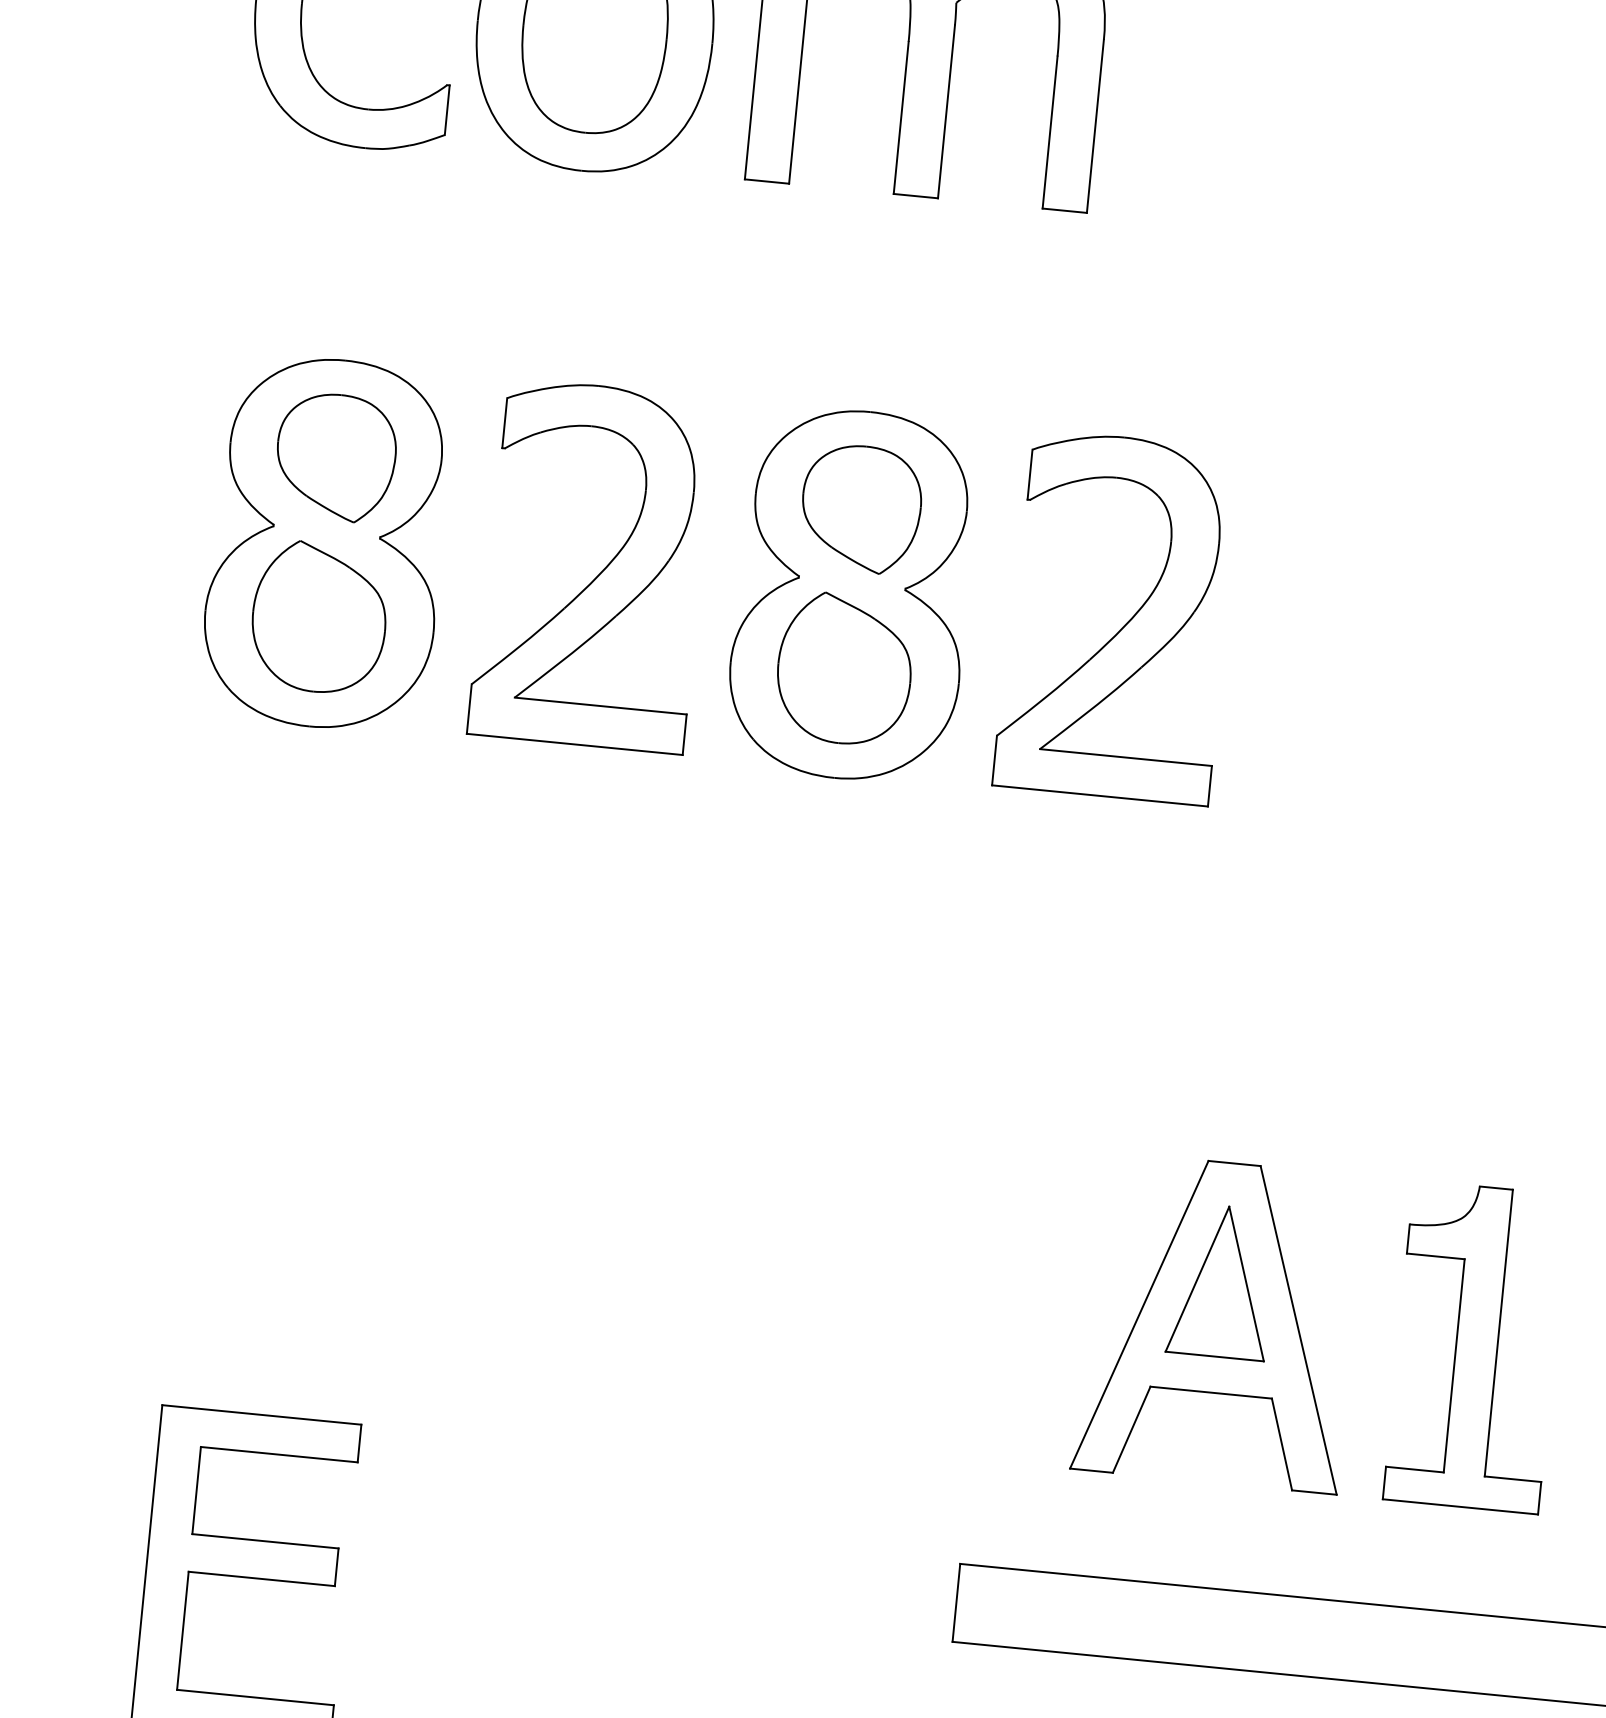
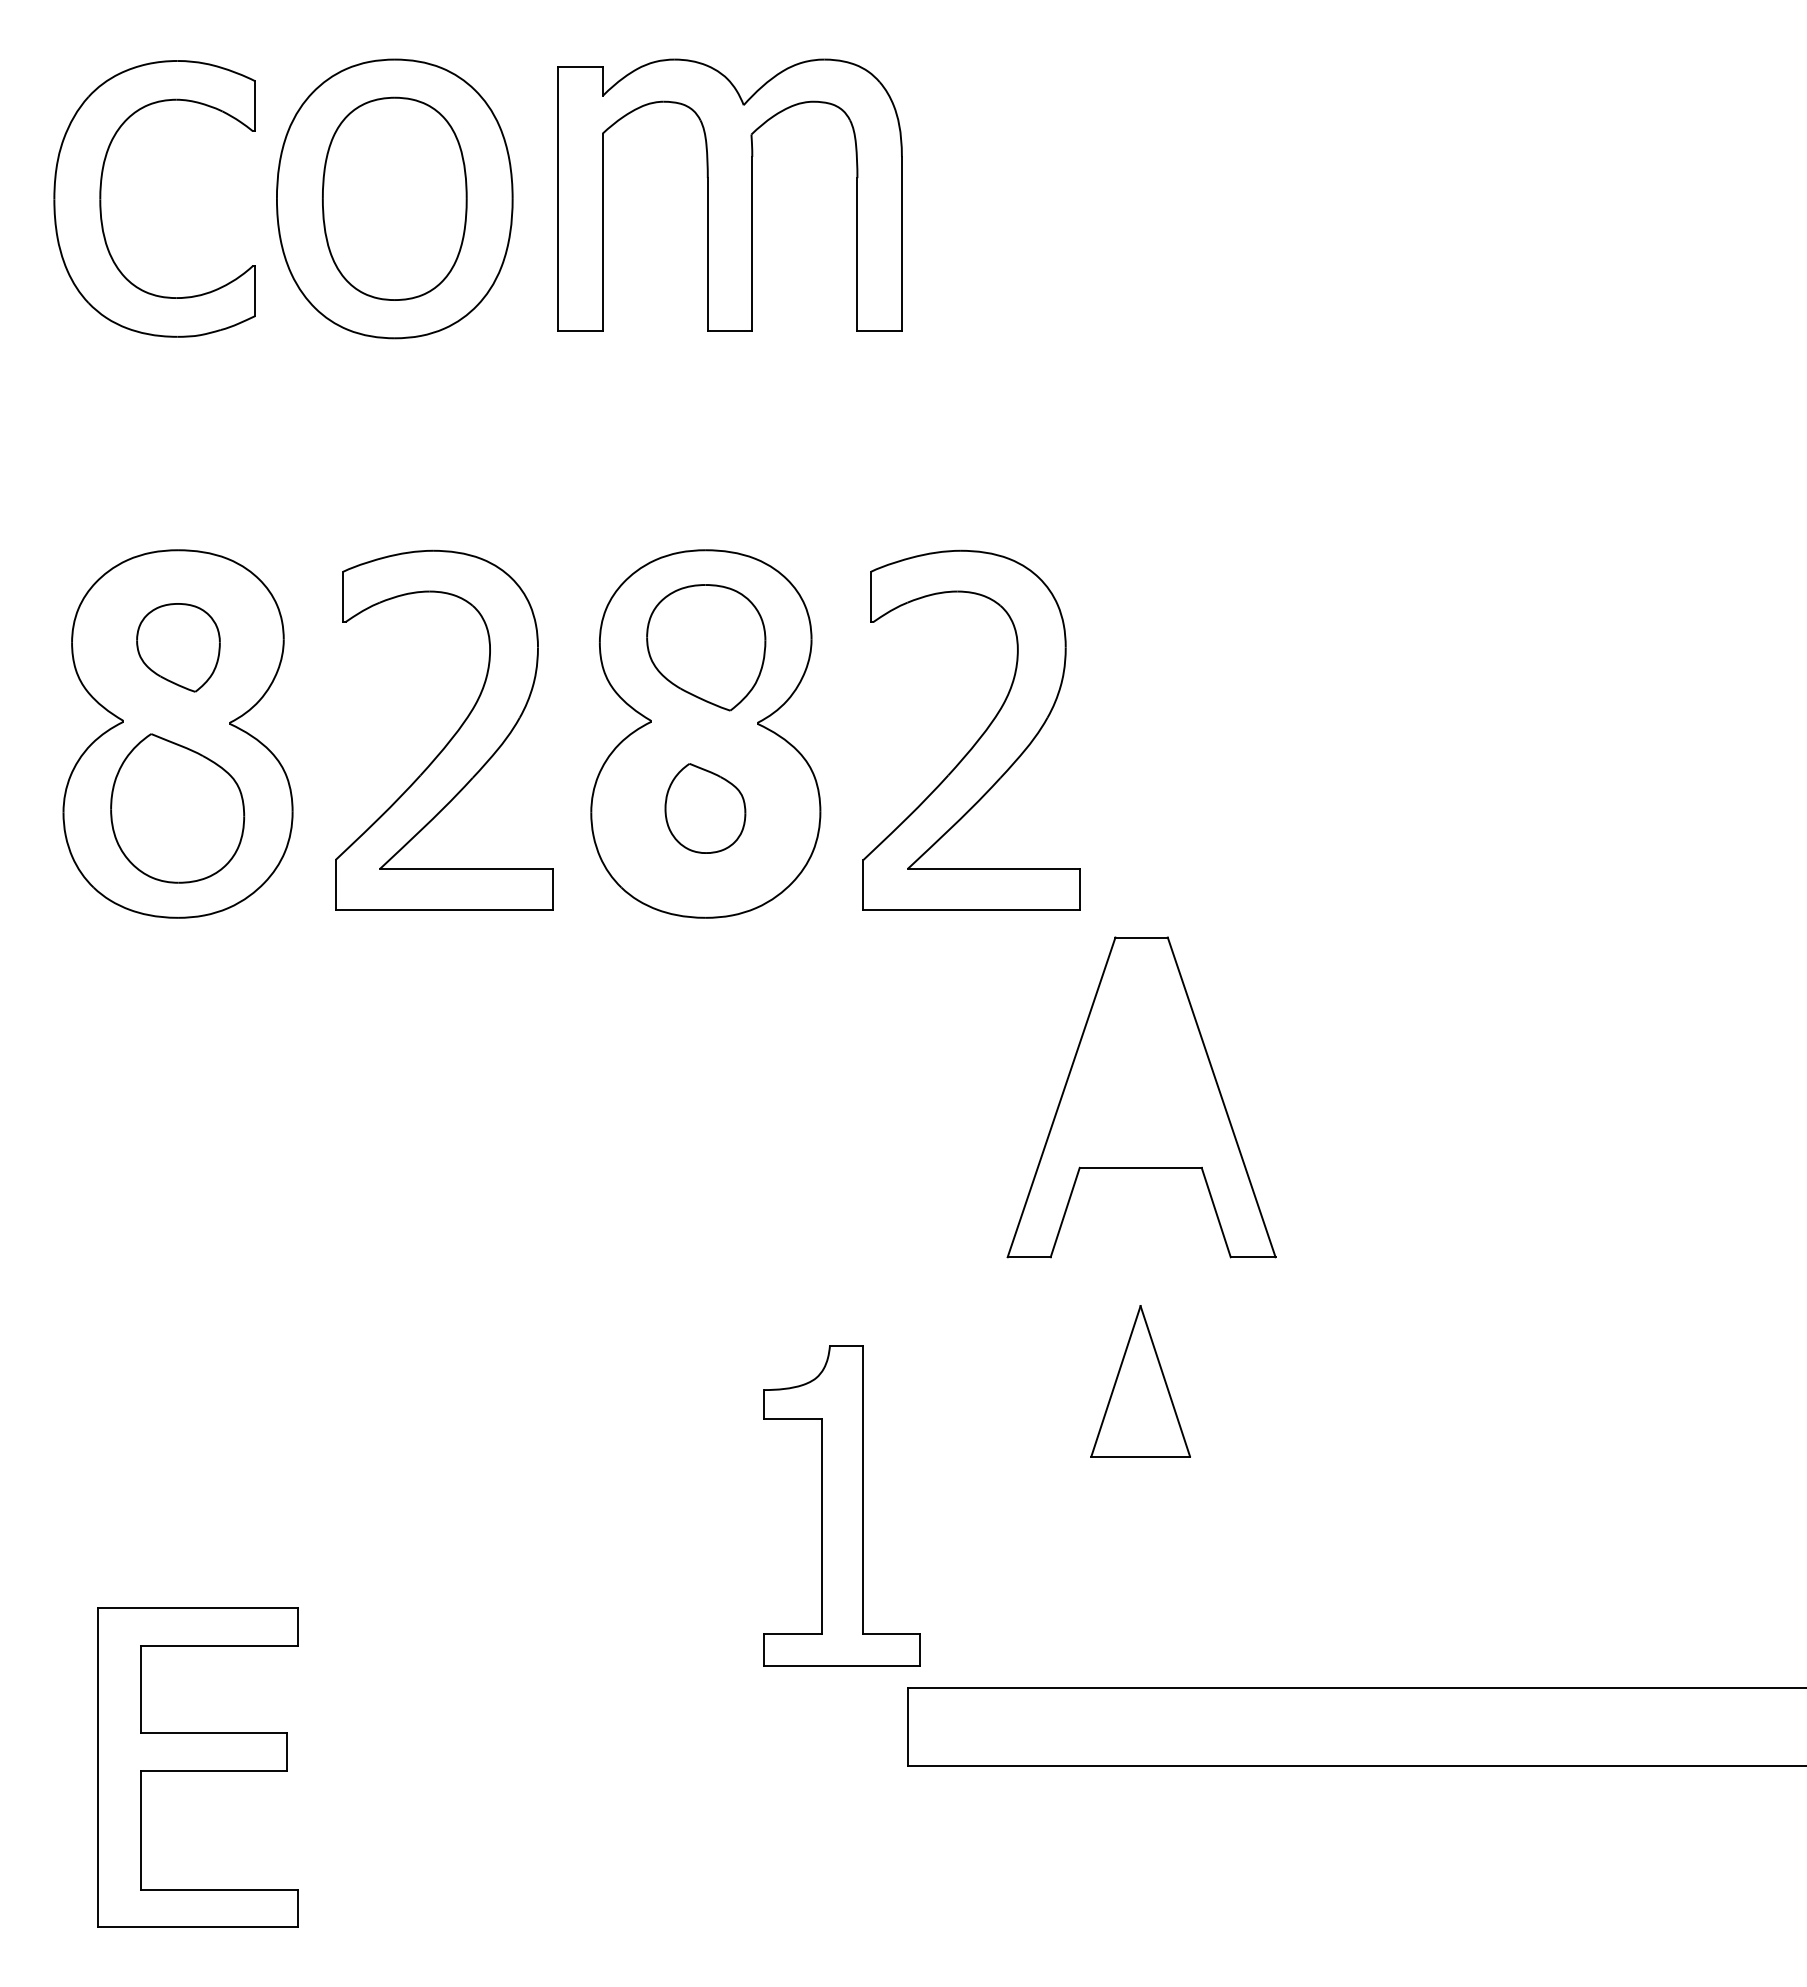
part: (336, 457) -> (178, 647), size x0.7
part: (844, 669) -> (705, 808), size x0.6
part: (1218, 1322) -> (1141, 1097), moved
part: (1475, 1346) -> (841, 1505), moved

